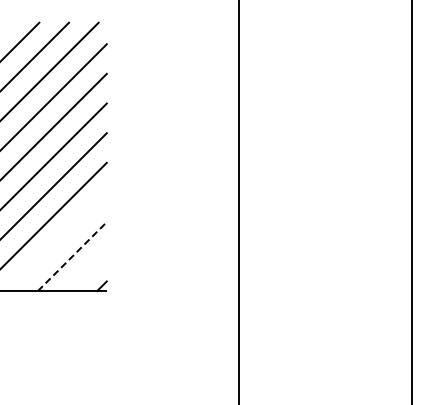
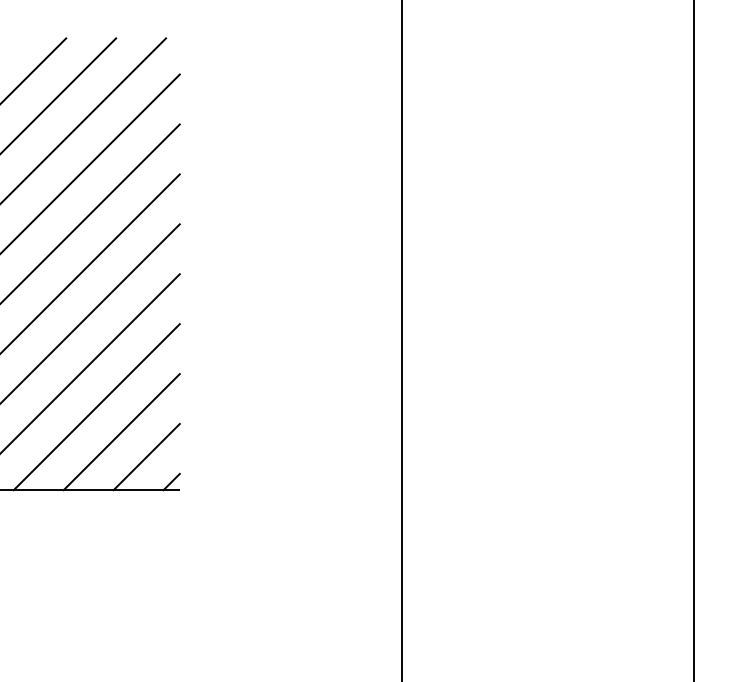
line: (57, 241) -> (96, 406), added
line: (72, 256) -> (122, 431), dashed -> solid
line: (86, 271) -> (145, 457), added

